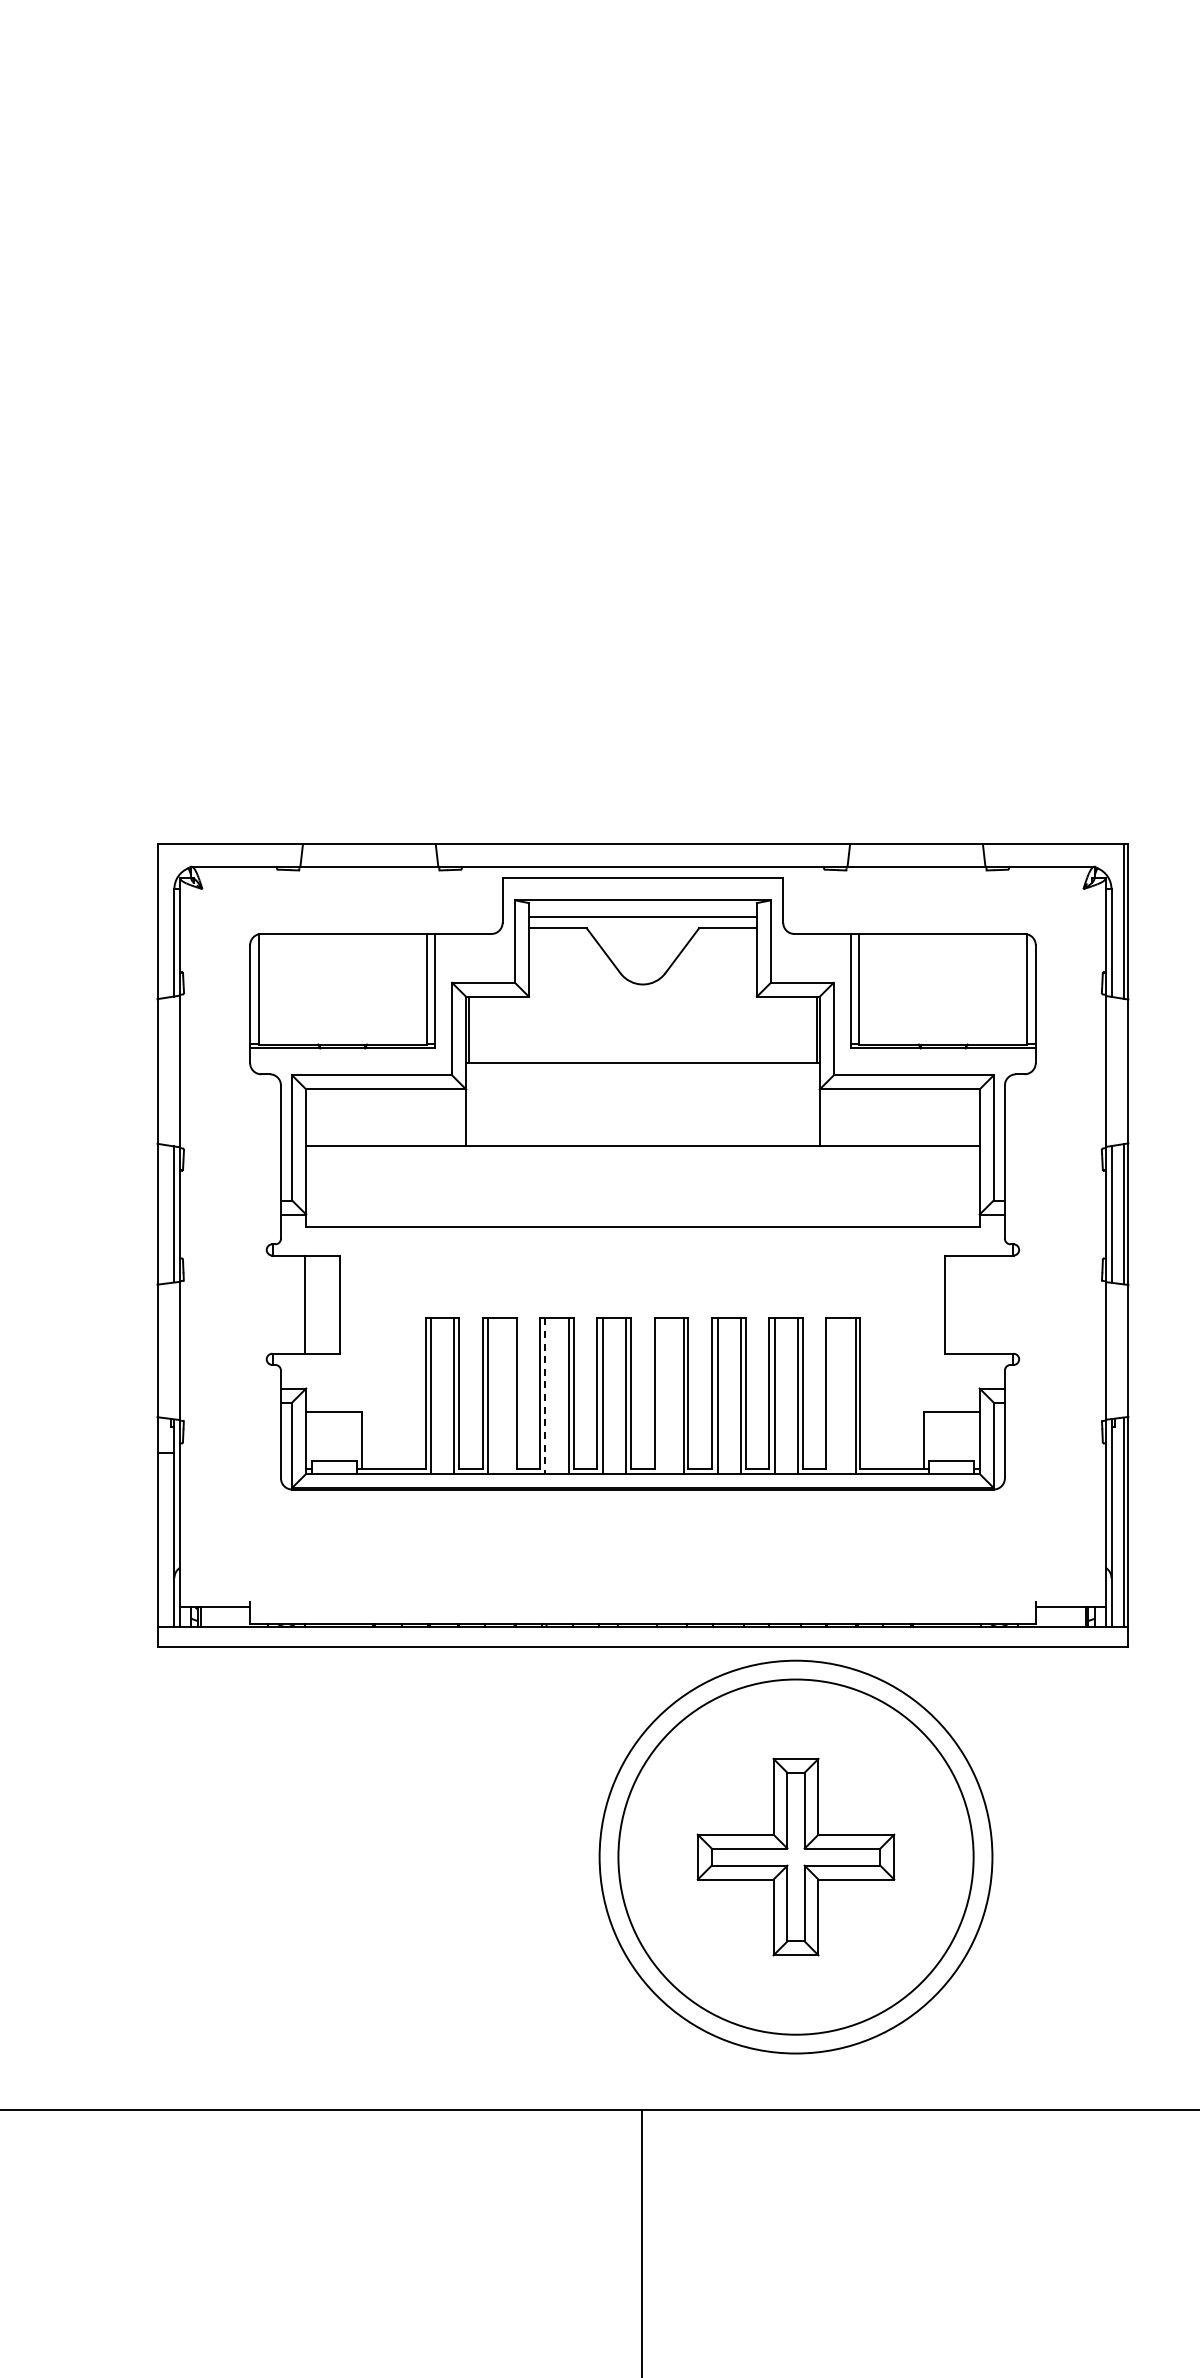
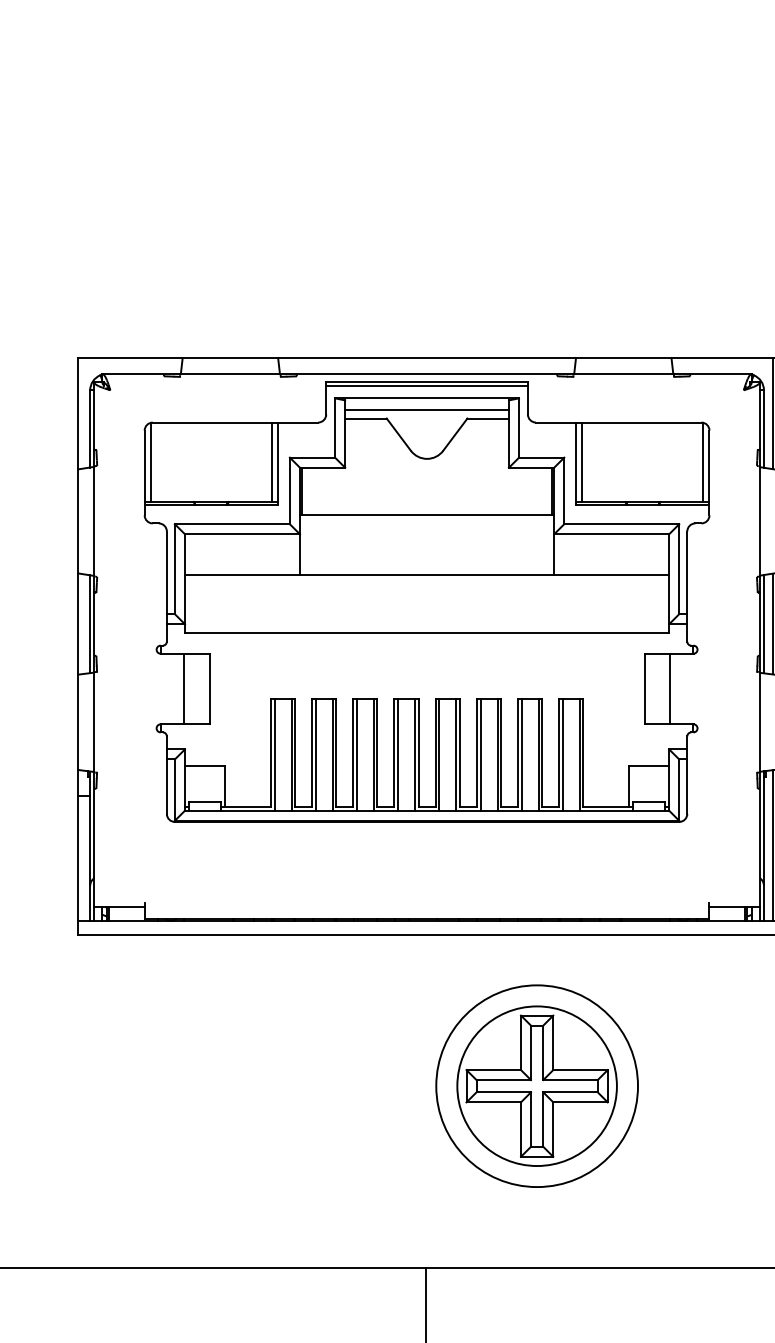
line: (642, 883) -> (426, 386), added
line: (980, 1304) -> (669, 688), added
line: (511, 1395) -> (332, 754), added
line: (660, 1395) -> (439, 754), added
line: (832, 1395) -> (563, 754), added
line: (545, 1396) -> (357, 755), dashed -> solid
circle: (795, 1856) -> (536, 1085), size x0.71
circle: (796, 1857) -> (537, 1086), size x0.62

